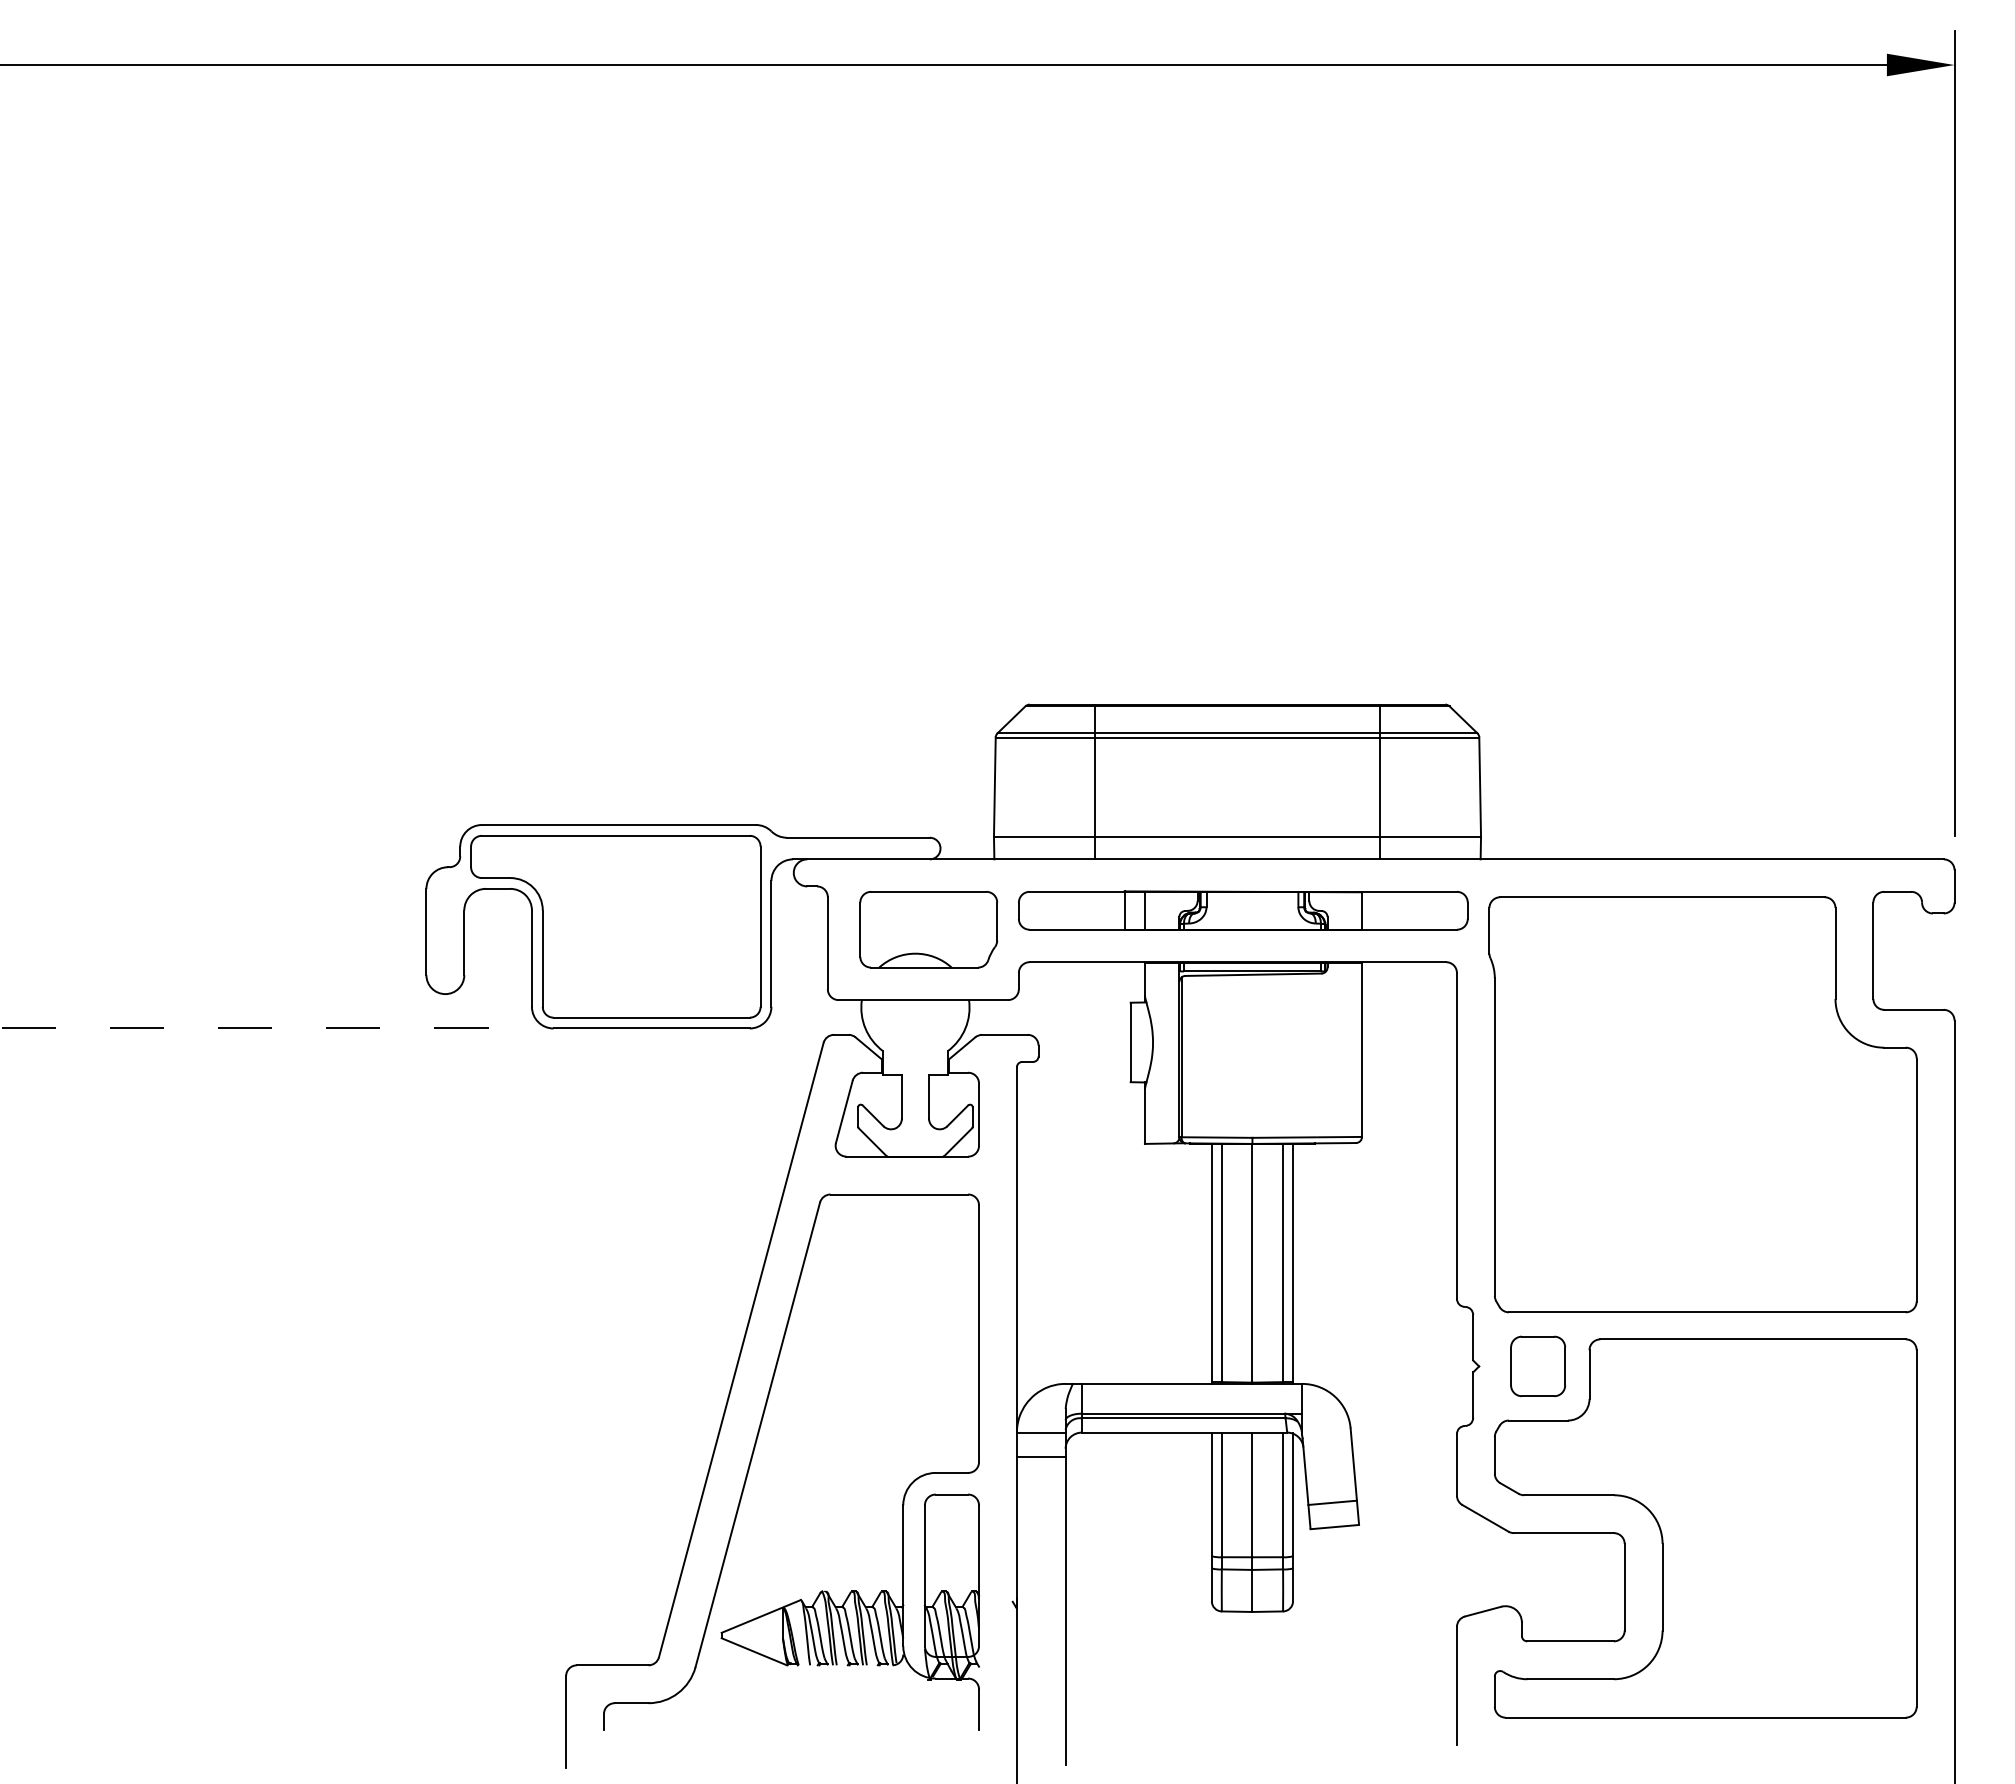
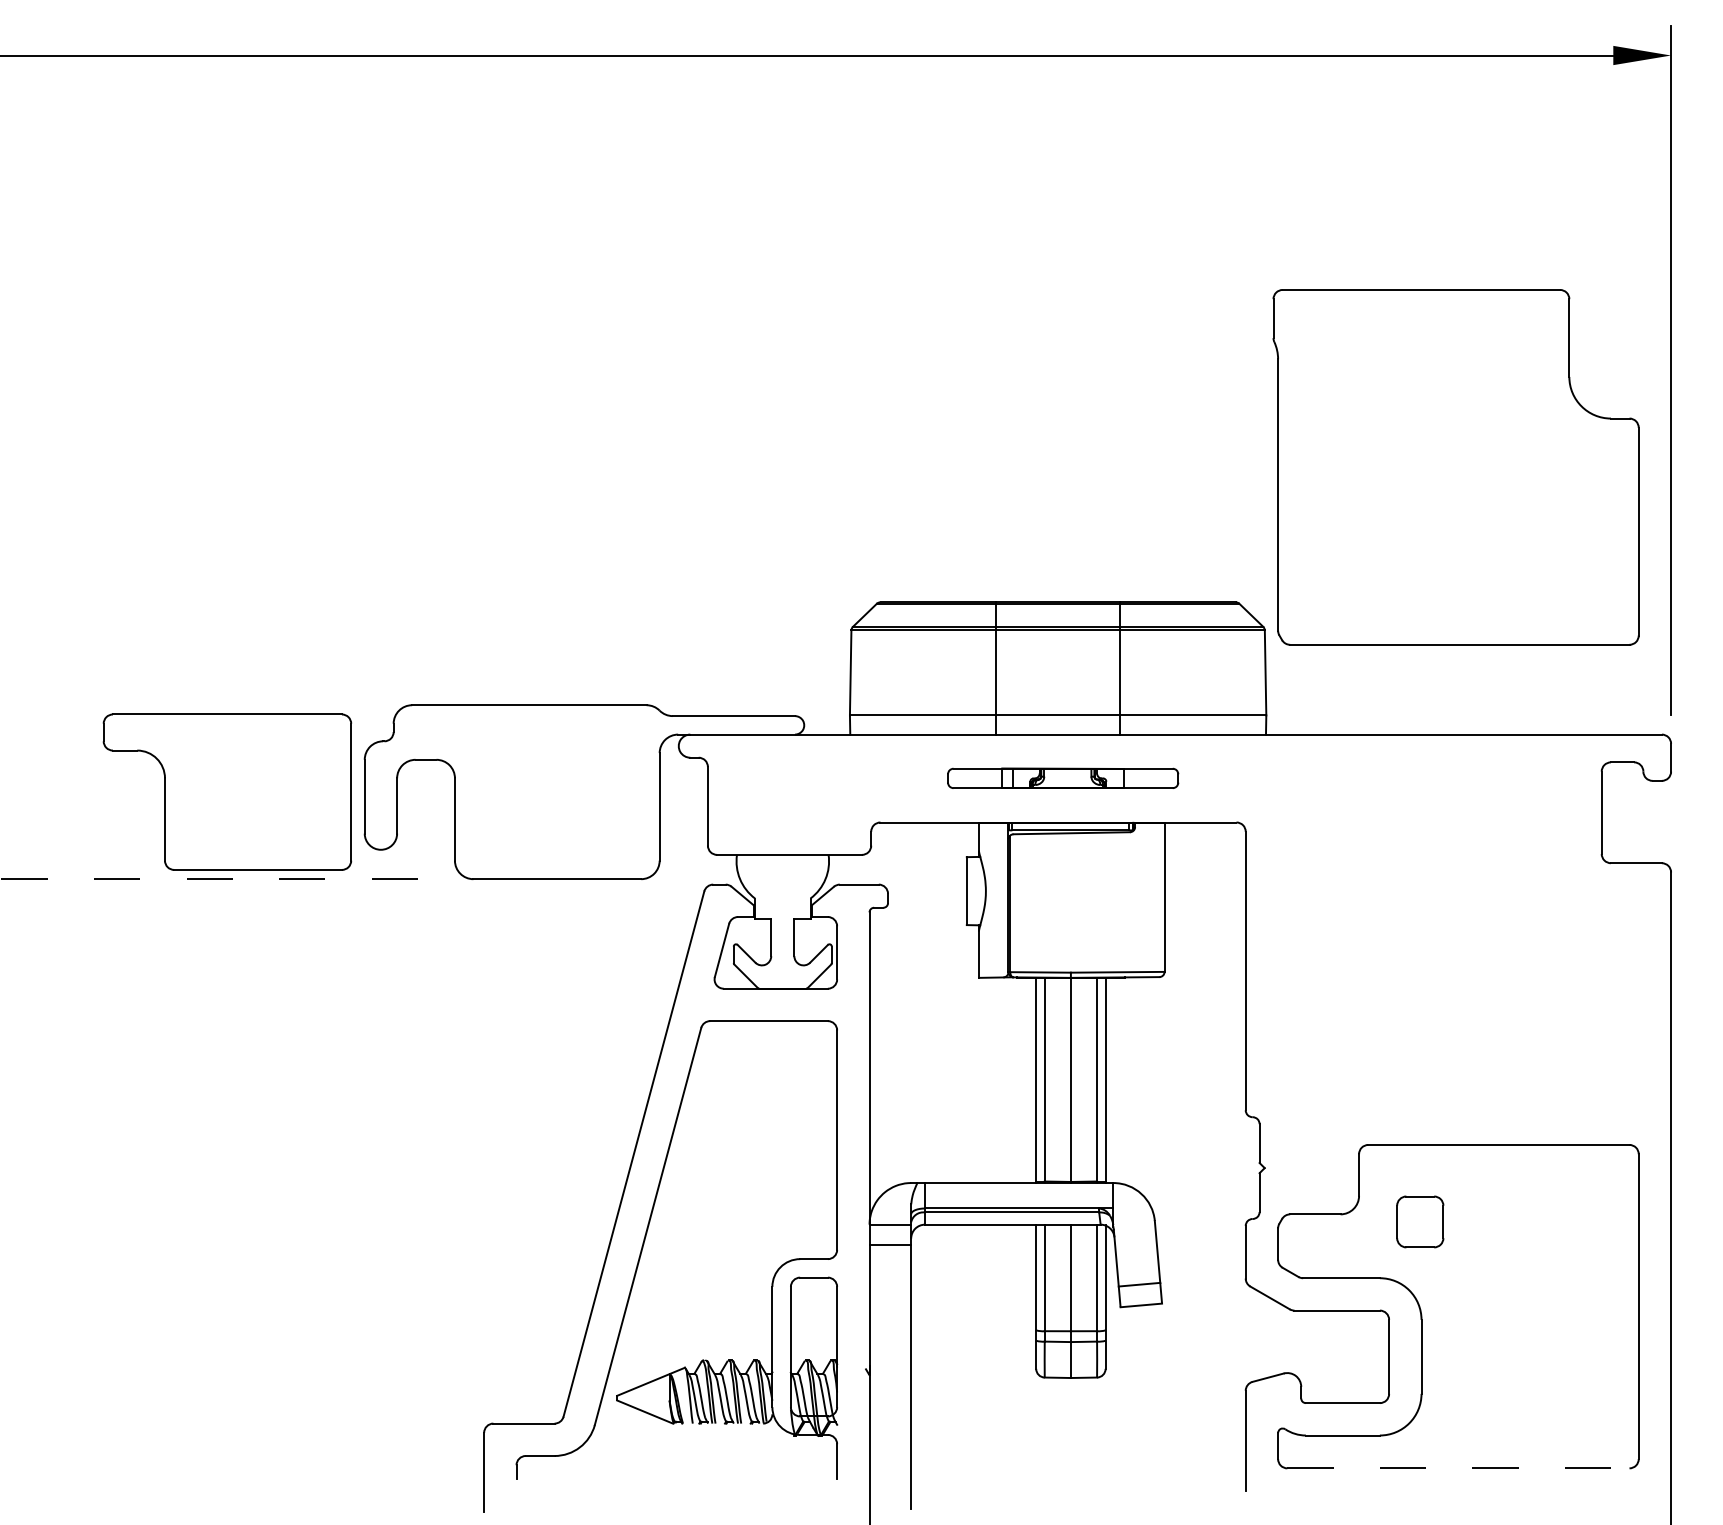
line: (1095, 781) -> (995, 668), moved
line: (1379, 781) -> (1119, 668), moved
part: (1243, 910) -> (1063, 778), size x0.6
part: (615, 926) -> (227, 791), moved
part: (928, 929) -> (793, 794), removed
part: (1702, 1104) -> (1455, 467), moved
part: (1537, 1366) -> (1419, 1222), moved
line: (1706, 1717) -> (1459, 1468), solid -> dashed

